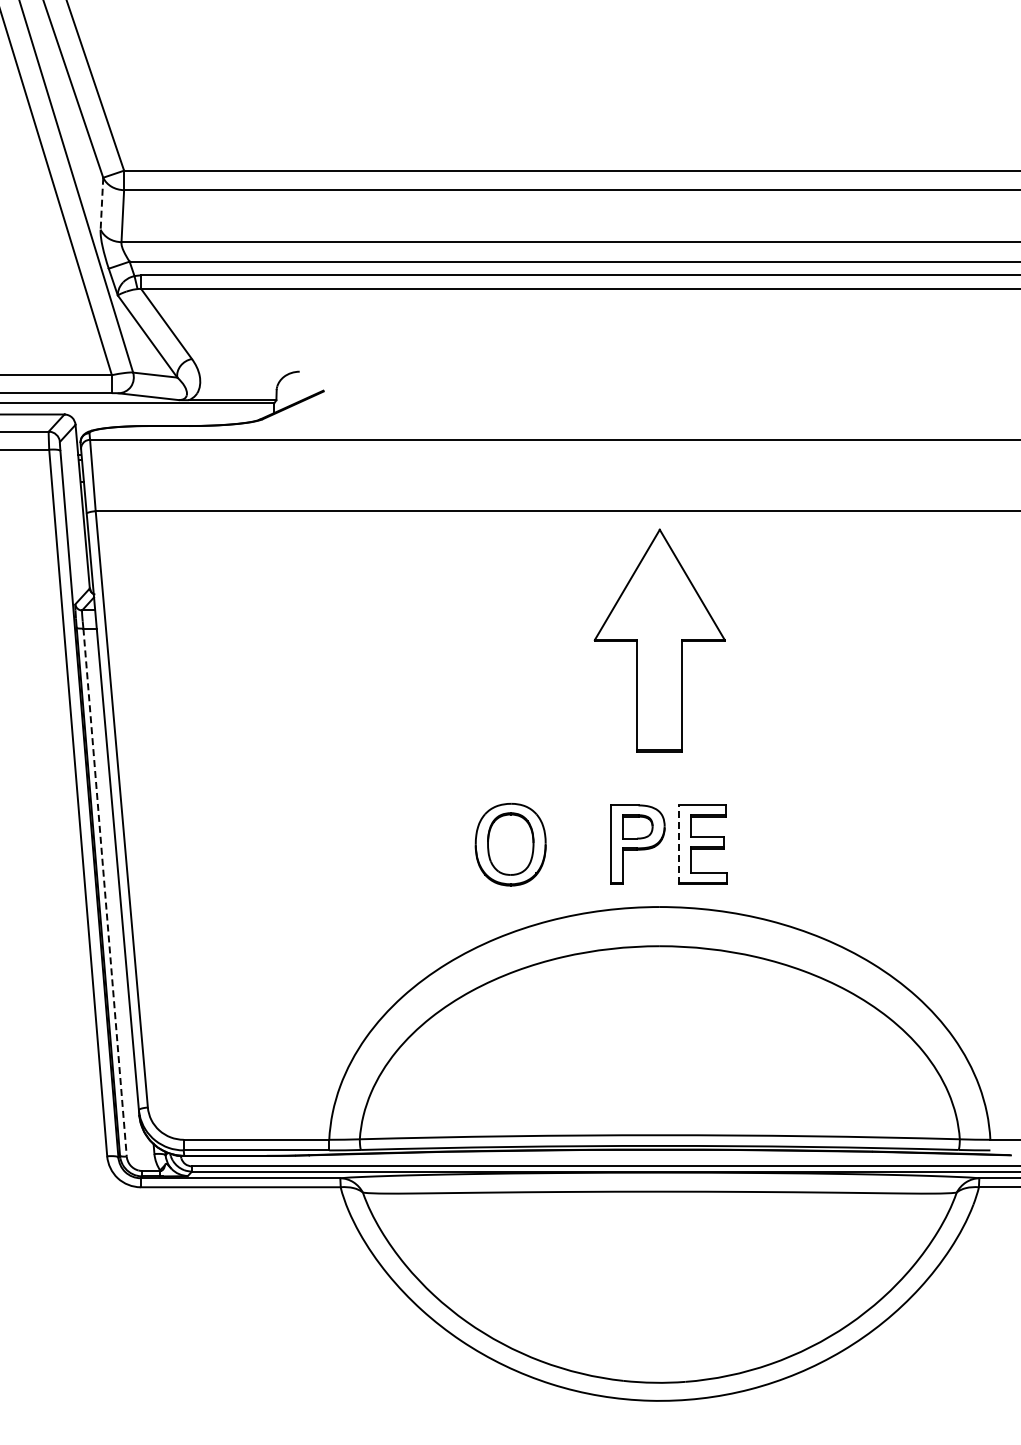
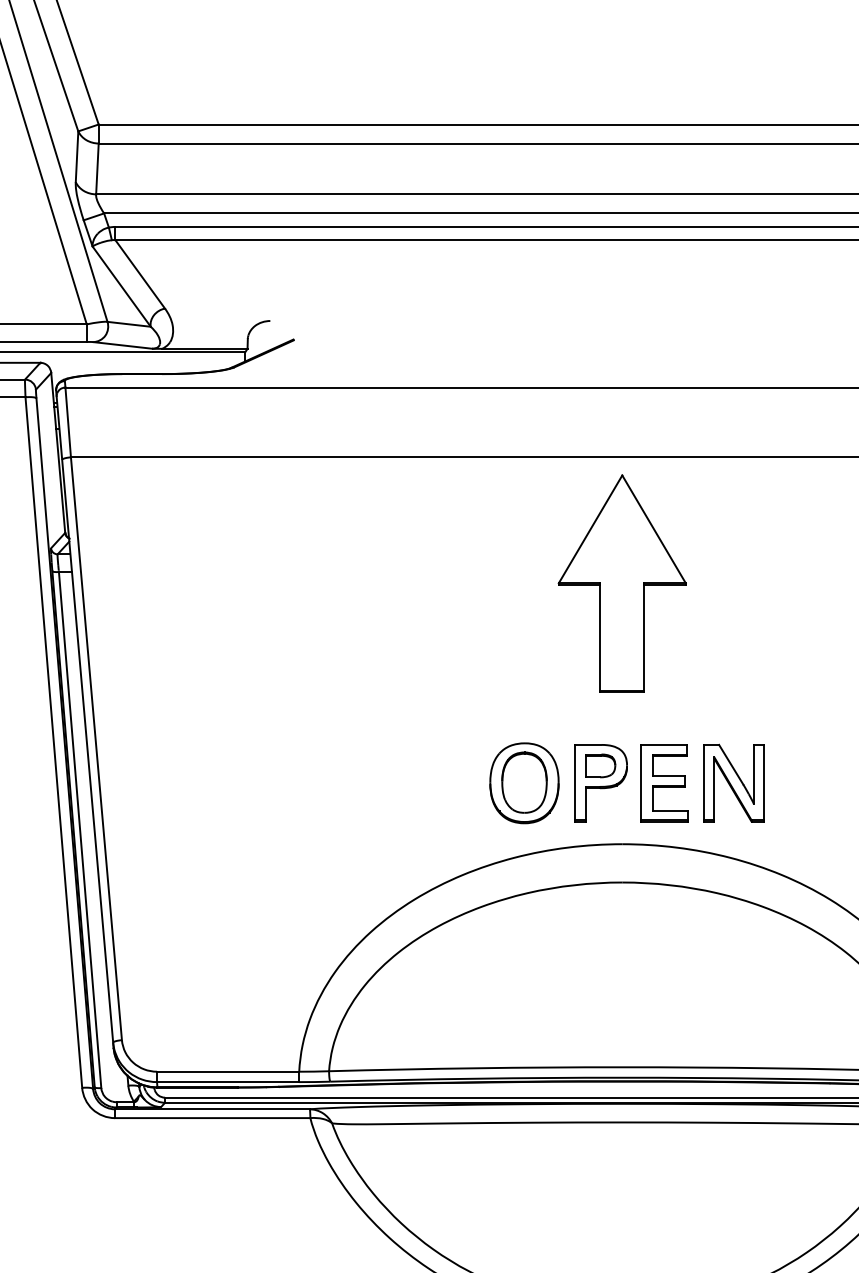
line: (101, 204) -> (76, 157), dashed -> solid
part: (510, 844) -> (524, 783), moved
line: (679, 844) -> (641, 783), dashed -> solid
part: (774, 844) -> (734, 783), added
line: (105, 892) -> (80, 830), dashed -> solid

